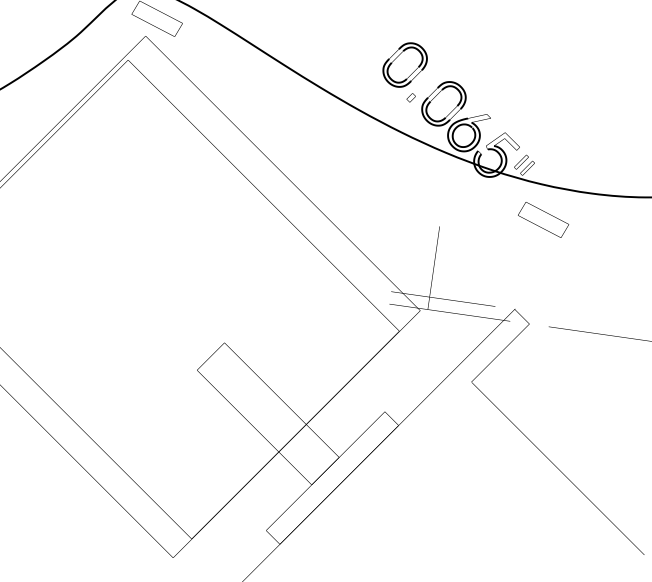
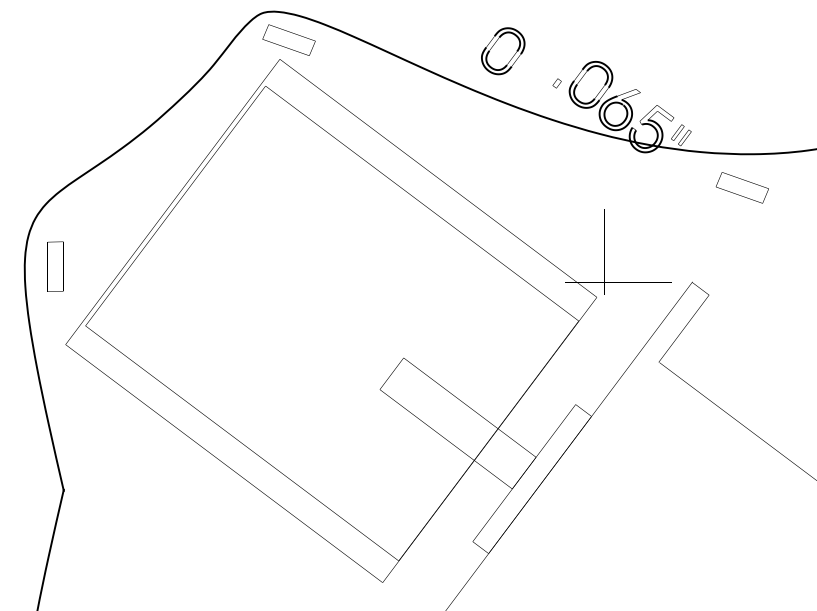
part: (405, 65) -> (503, 51), moved
part: (542, 219) -> (741, 187), moved

